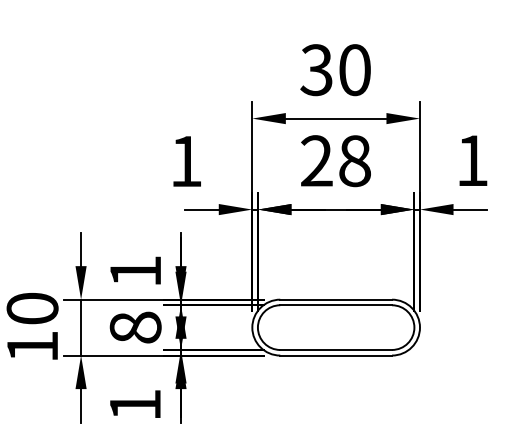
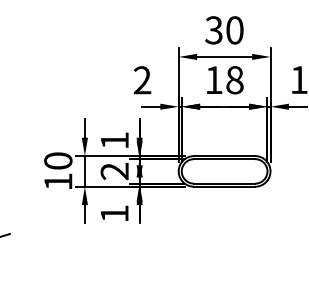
text: (315, 159) -> (213, 79), 28 -> 18
text: (186, 161) -> (142, 80), 1 -> 2
text: (135, 327) -> (114, 171), 8 -> 2

